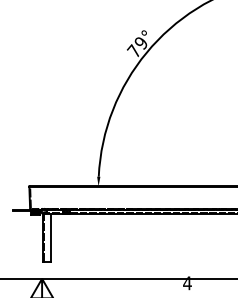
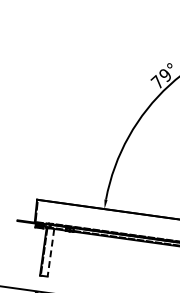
line: (50, 238) -> (50, 253), solid -> dashed

